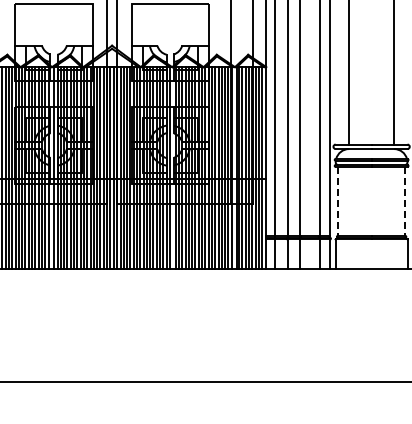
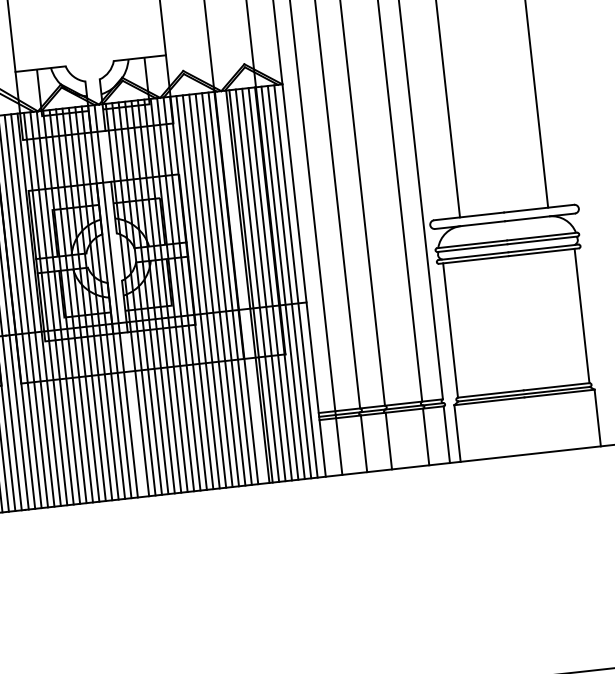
line: (337, 201) -> (449, 330), dashed -> solid
line: (405, 201) -> (582, 316), dashed -> solid

